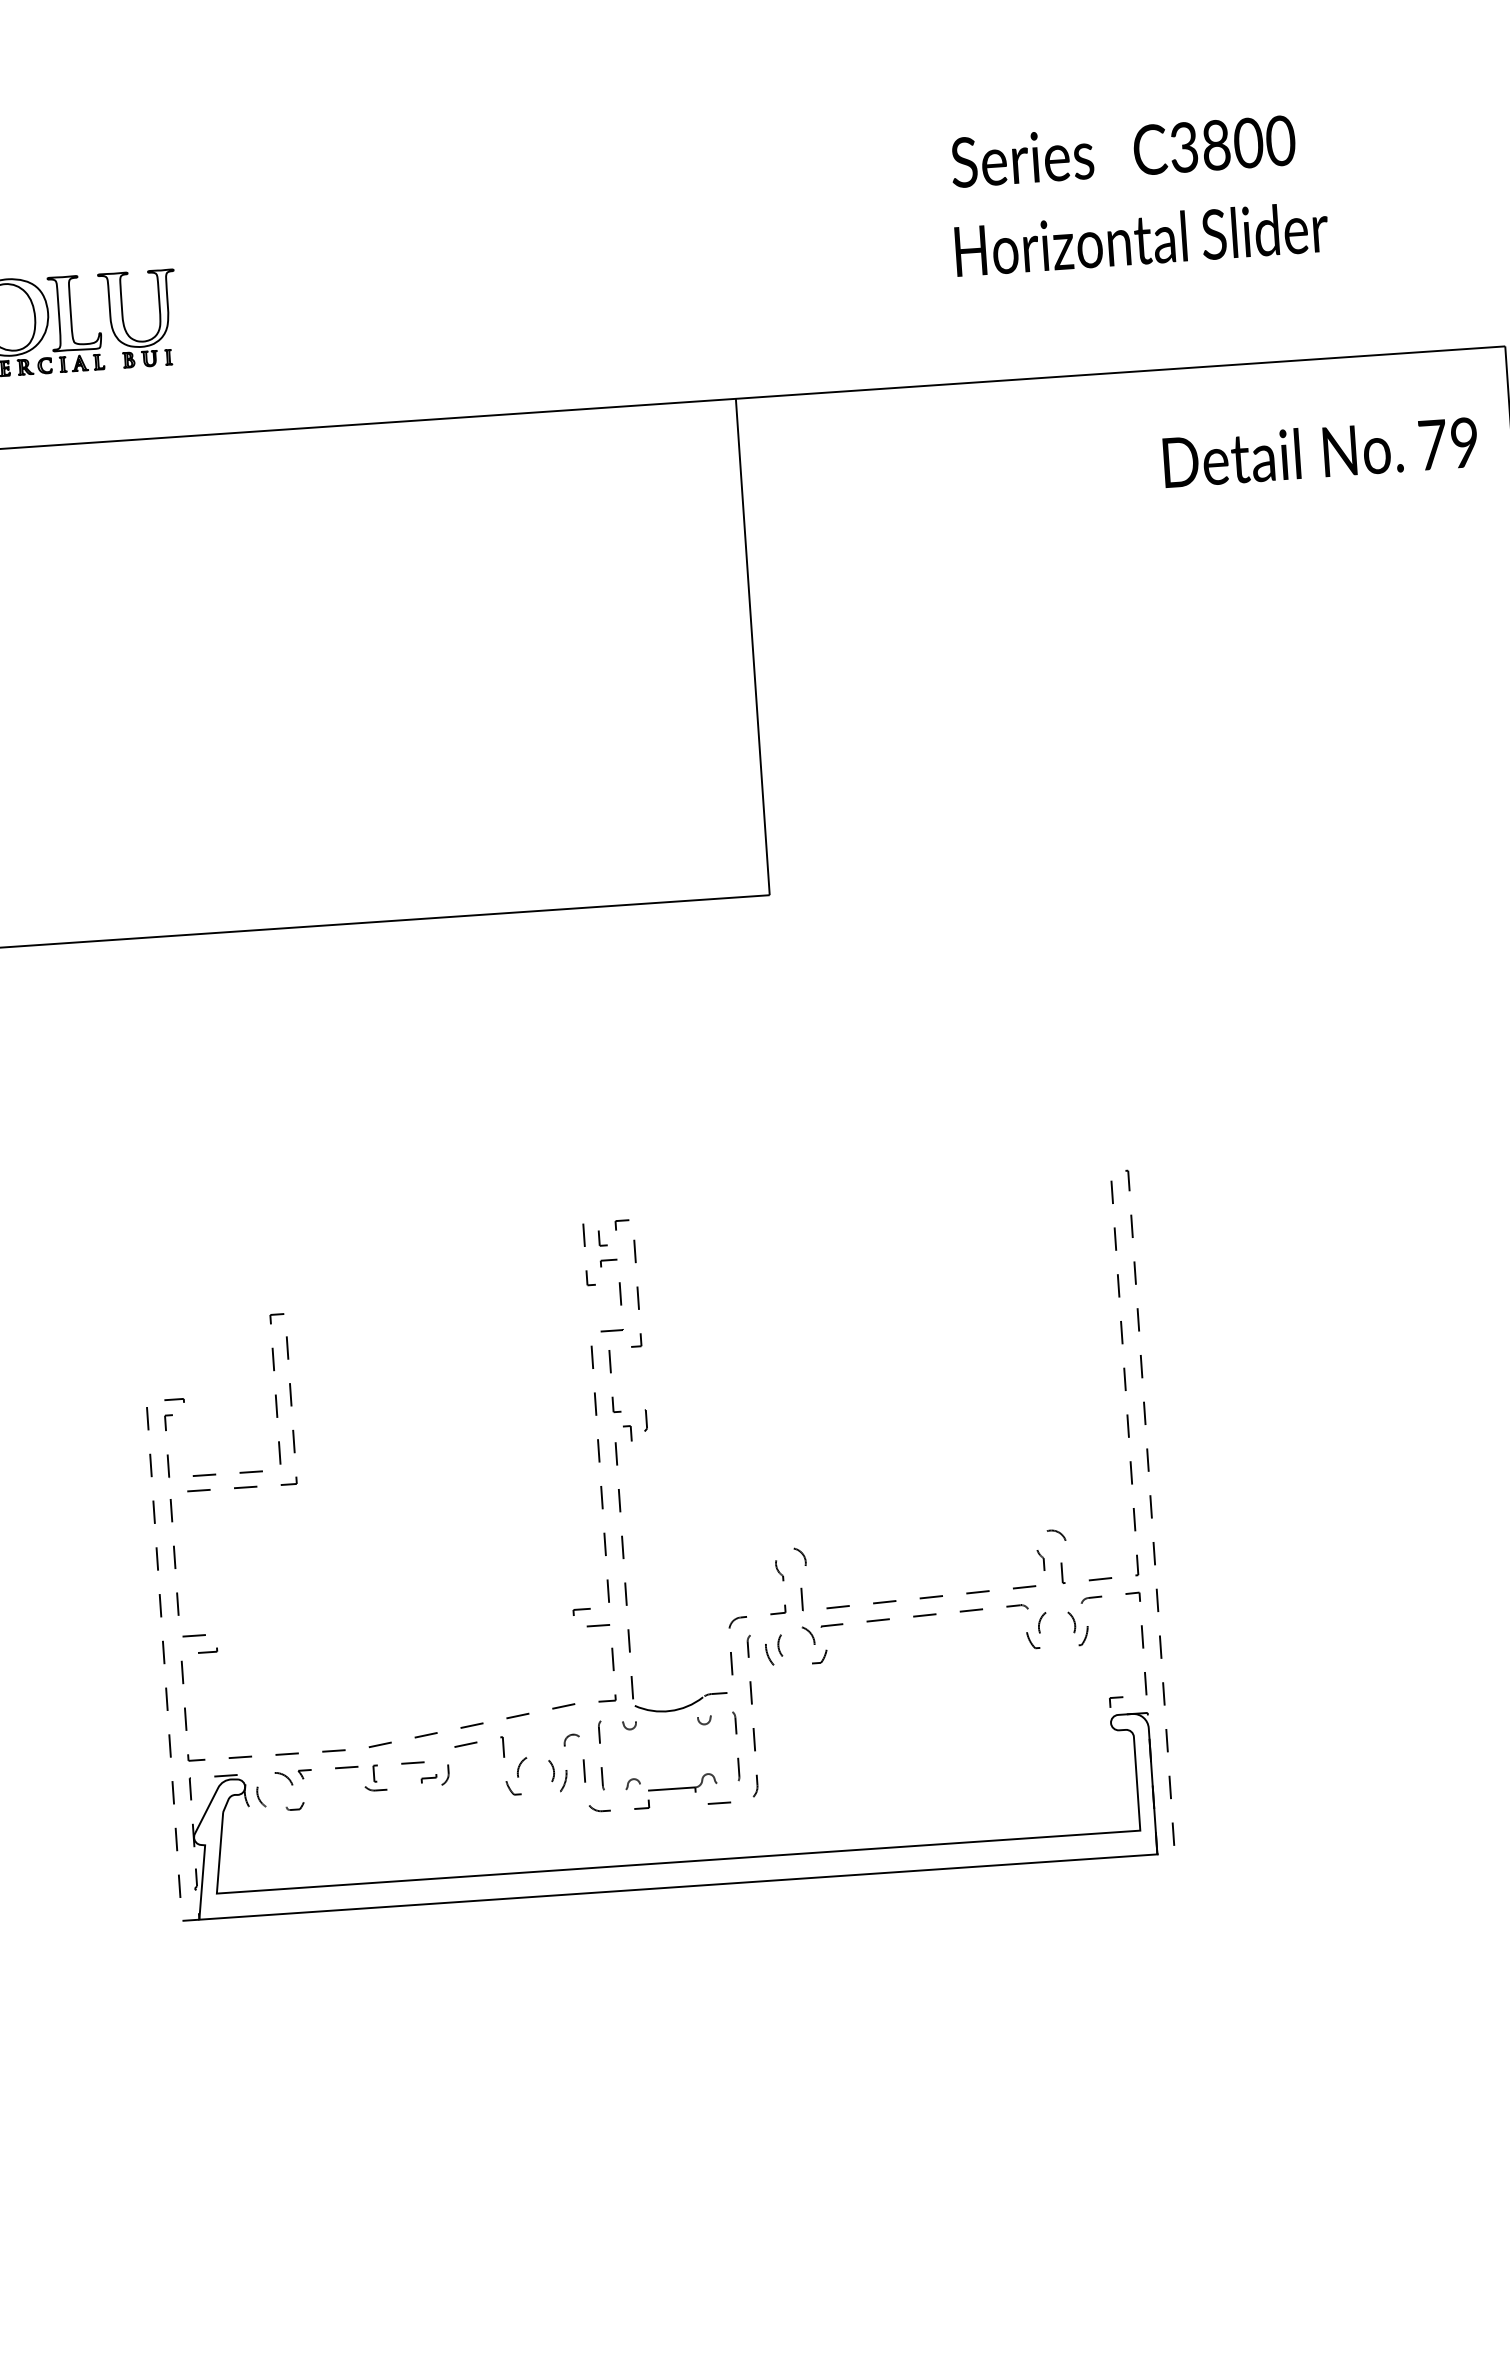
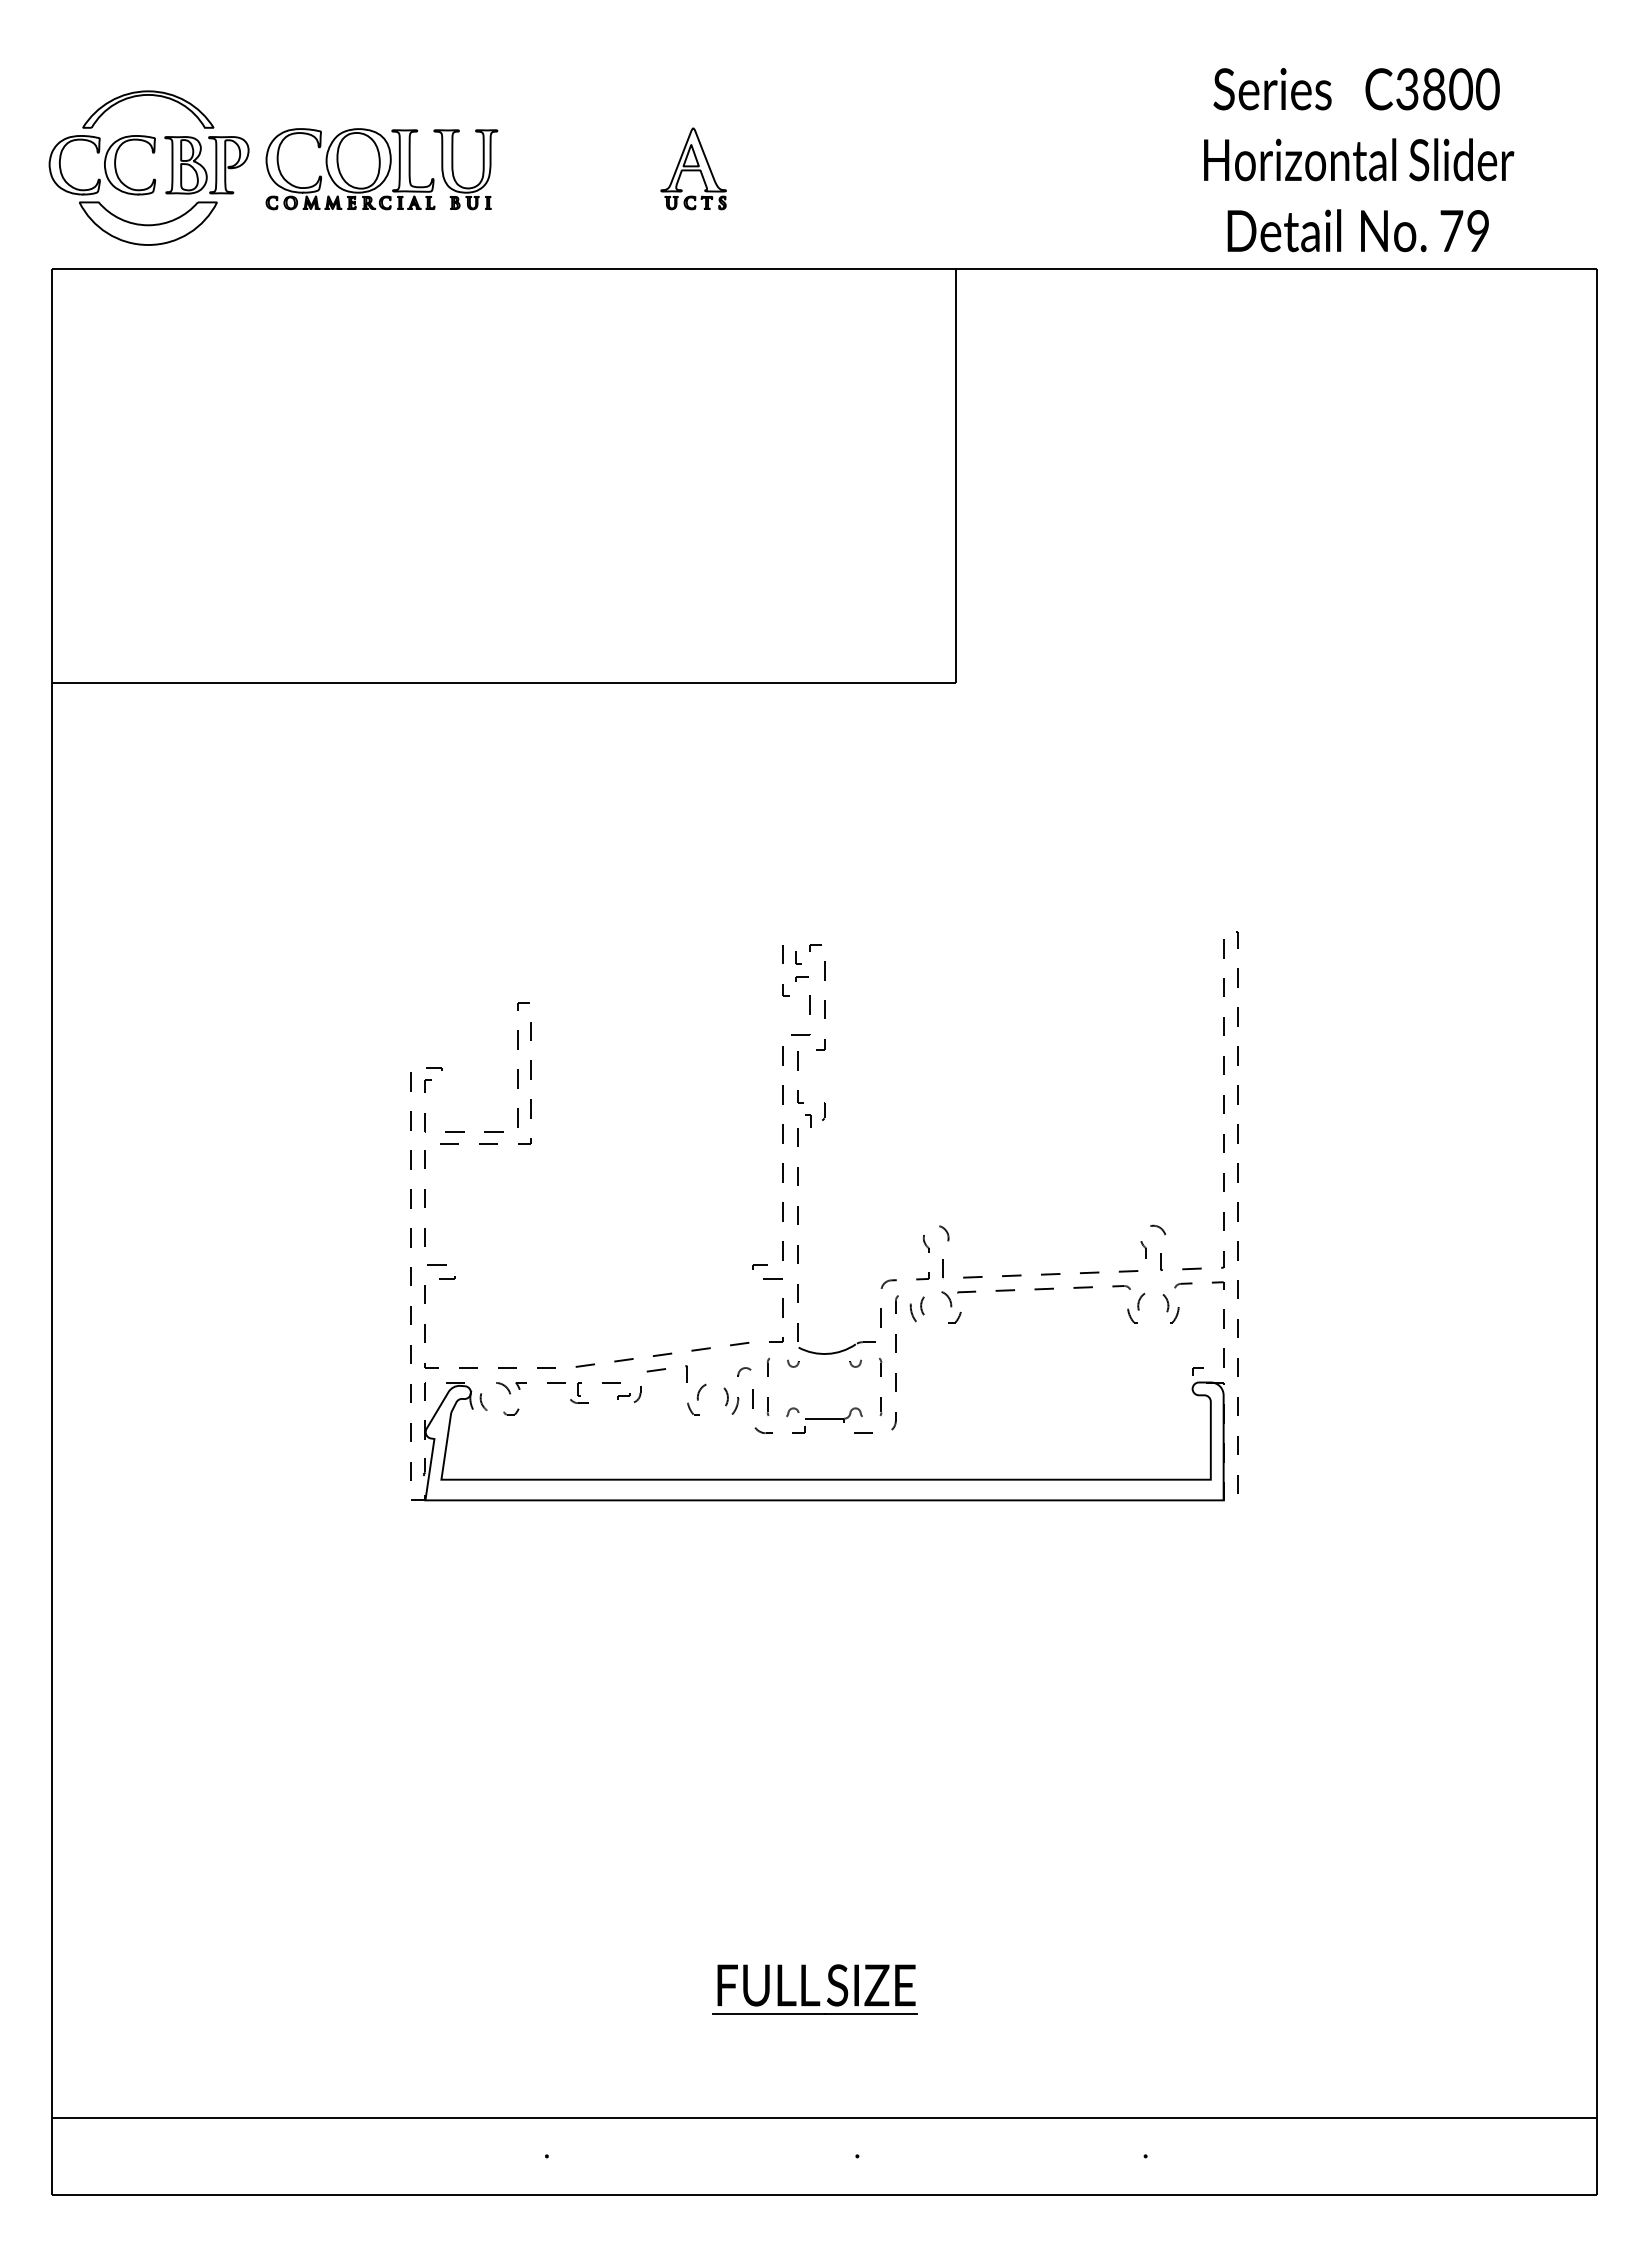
text: (1123, 151) -> (1356, 89), moved
text: (1142, 238) -> (1359, 159), moved
part: (412, 299) -> (693, 168), added
text: (1319, 452) -> (1357, 230), moved

